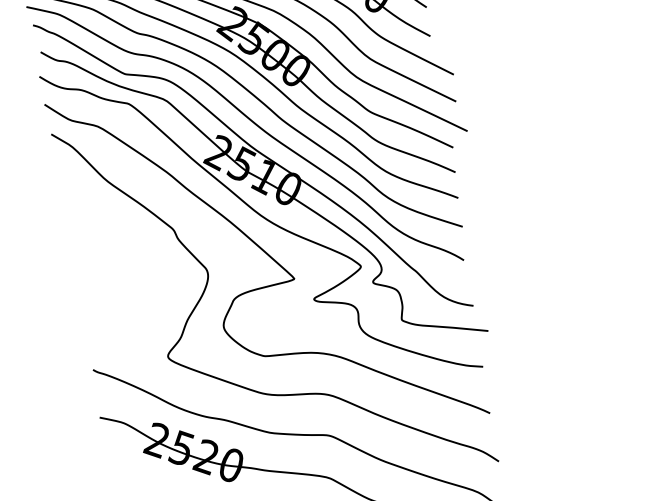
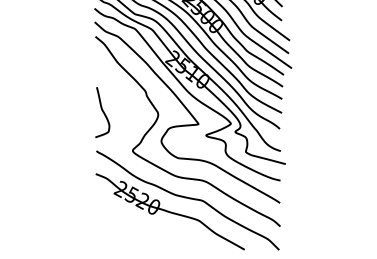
curve: (92, 288) -> (102, 112), added

